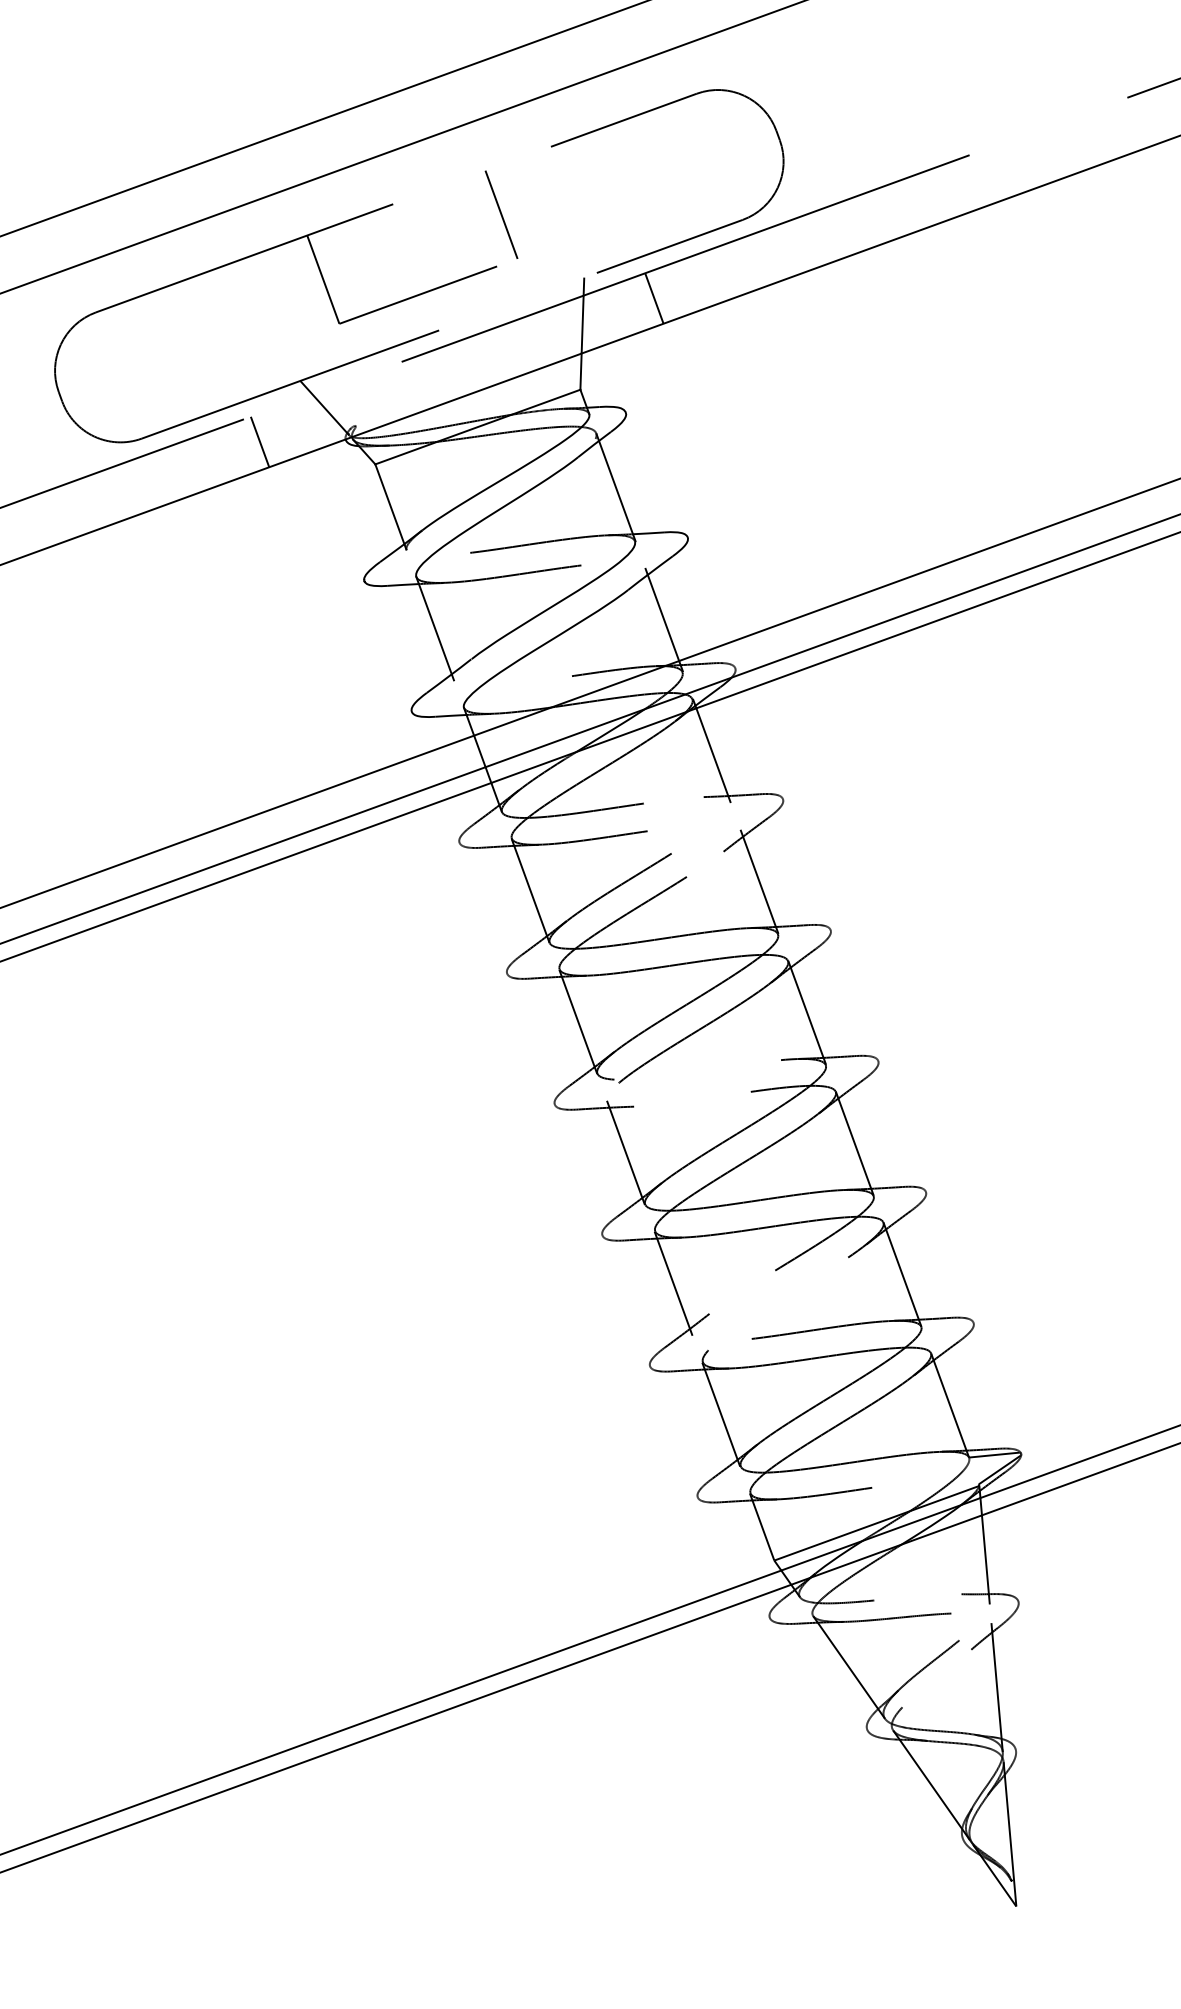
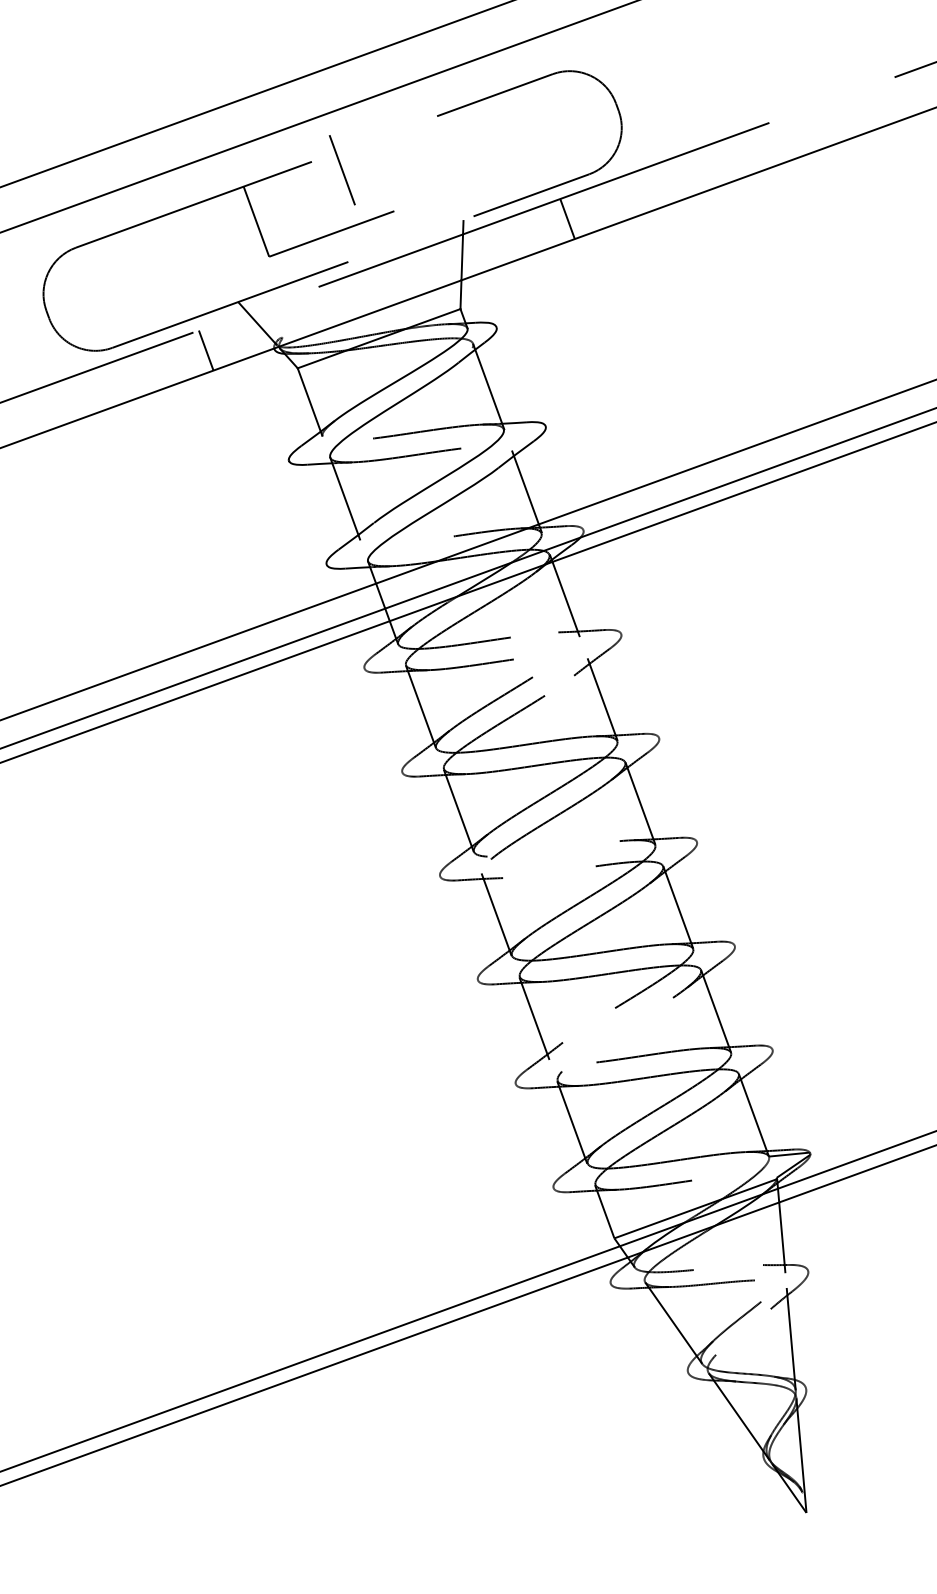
line: (501, 214) -> (342, 169), moved
line: (654, 298) -> (567, 219), moved

